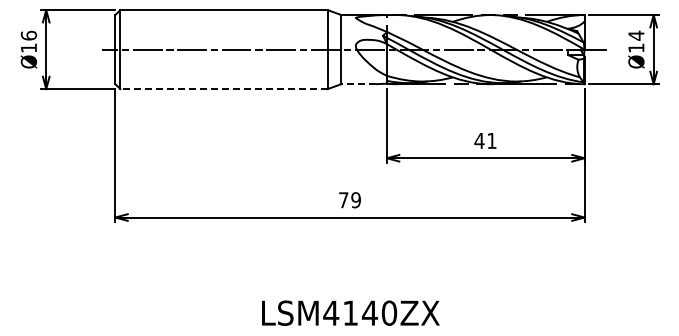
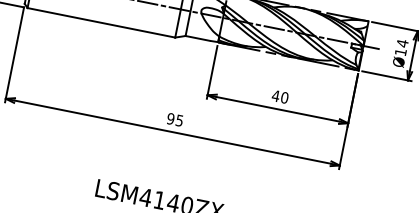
line: (357, 84) -> (197, 38), dashed -> solid
line: (224, 89) -> (101, 23), dashed -> solid
text: (491, 140) -> (284, 97), 41 -> 40
text: (349, 200) -> (174, 119), 79 -> 95

